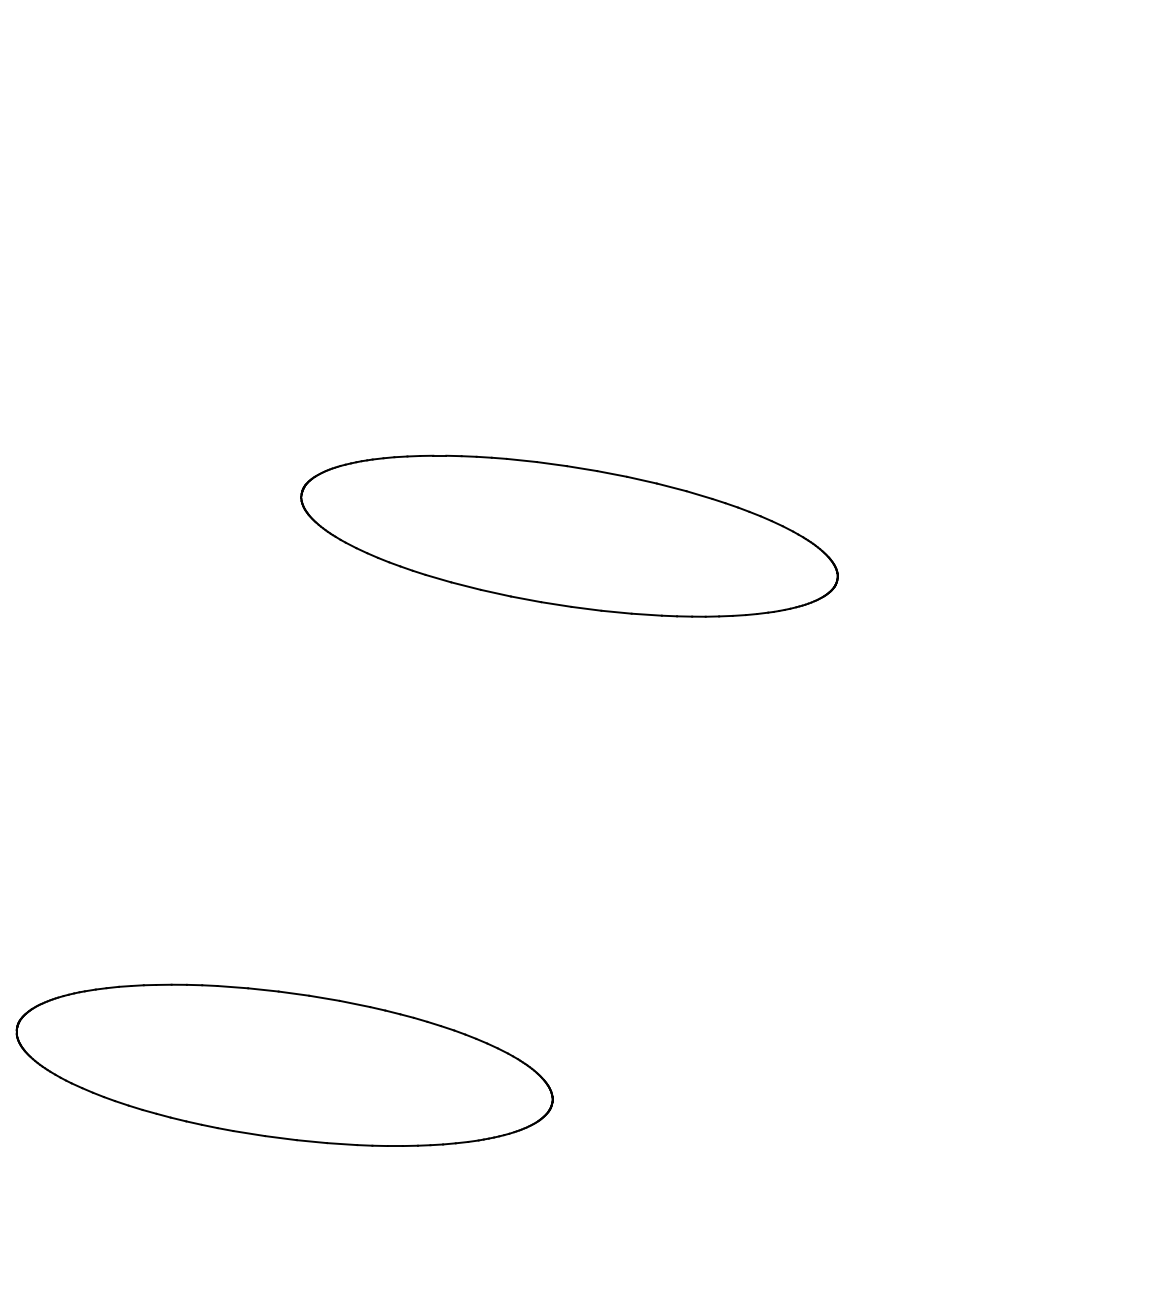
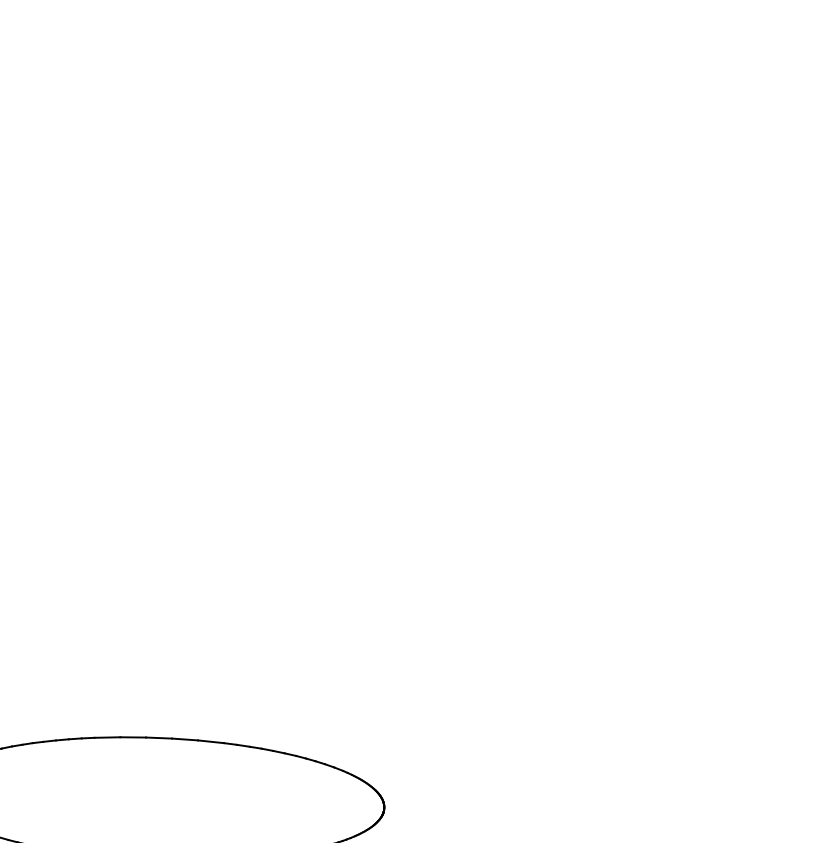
part: (569, 535) -> (352, 332), removed

